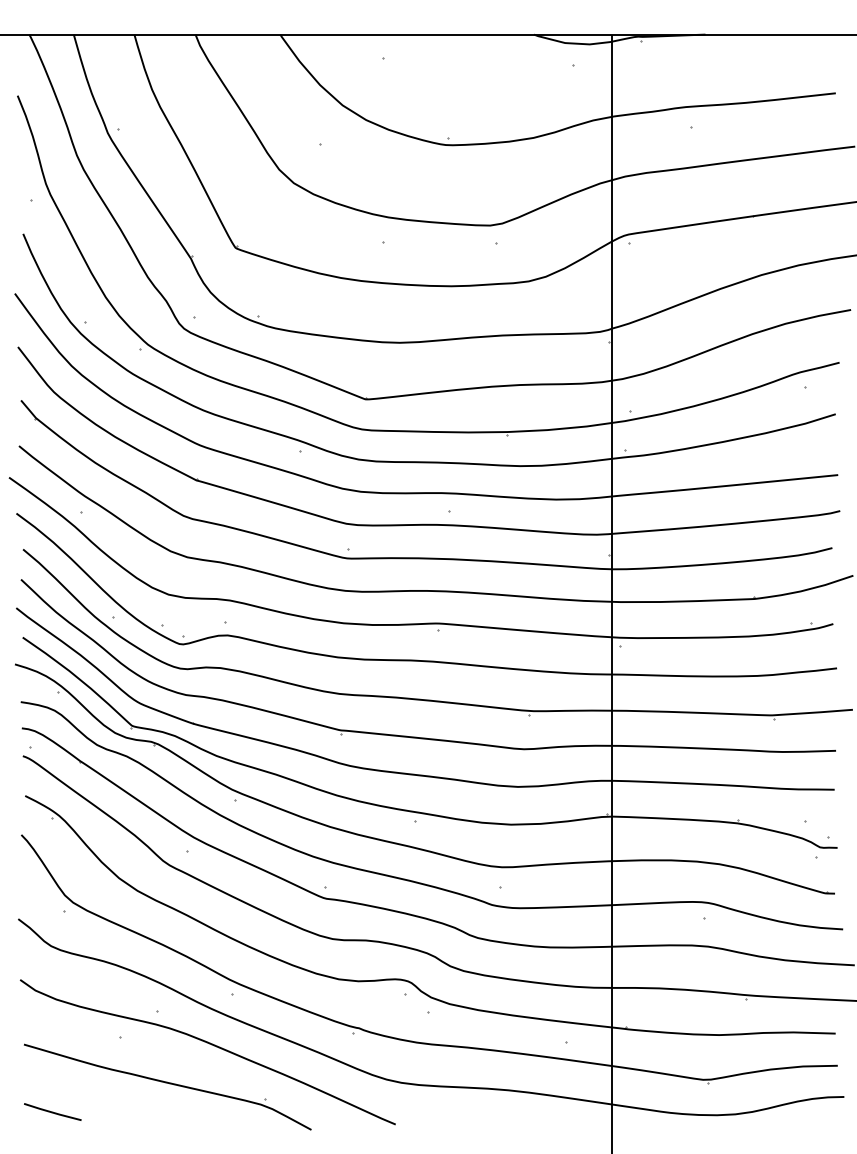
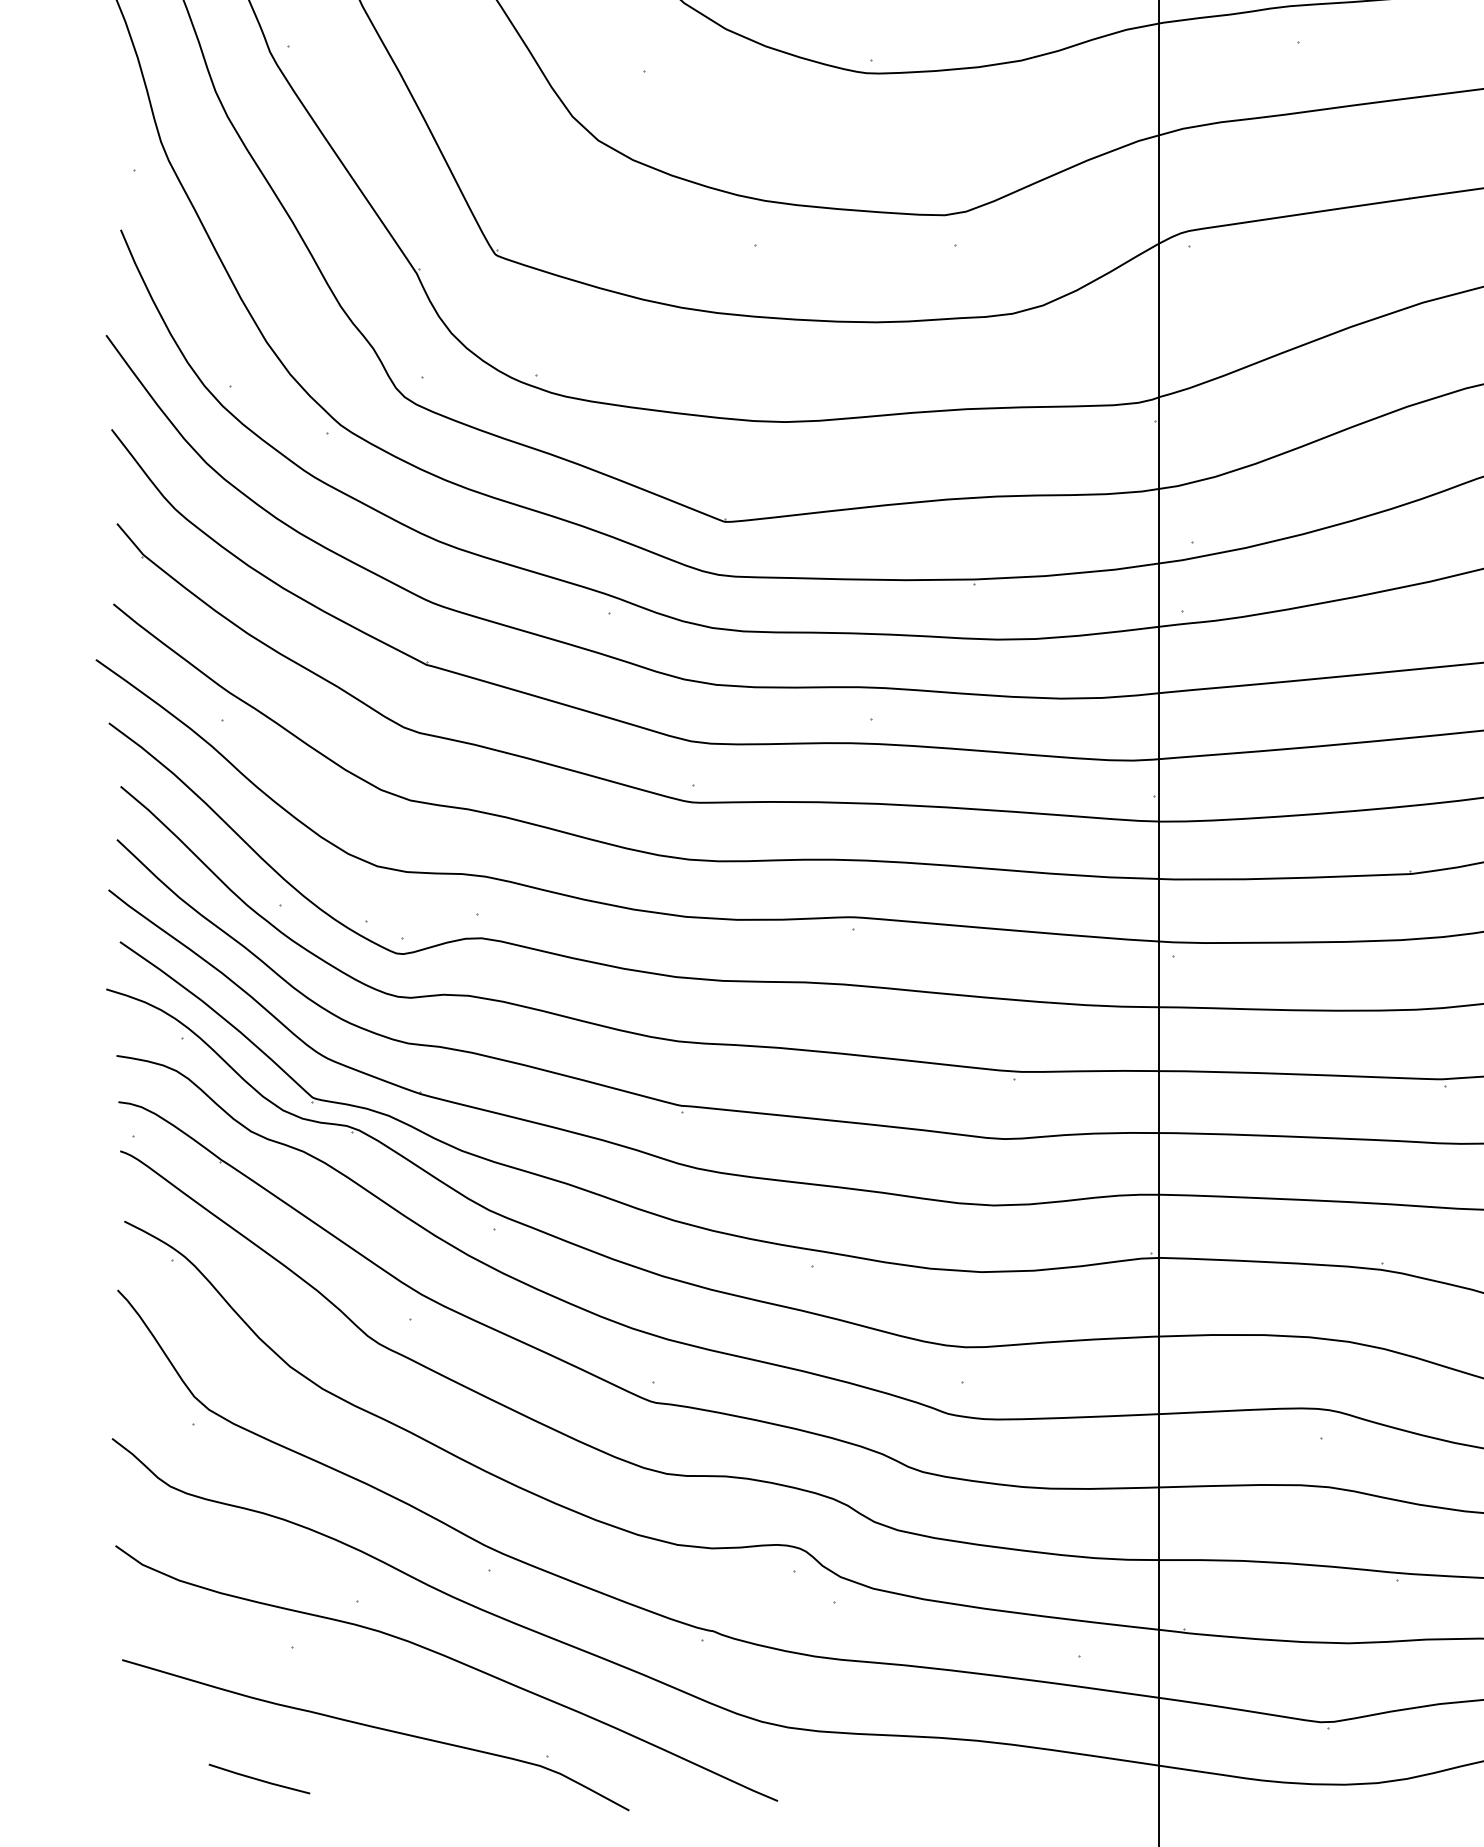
line: (52, 1111) -> (258, 1778), moved

